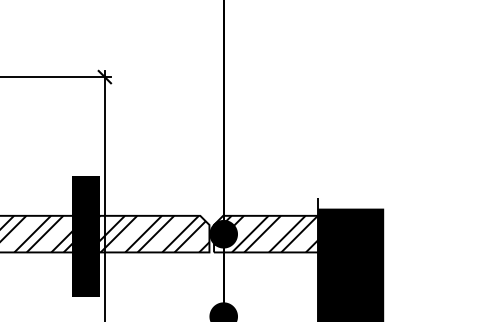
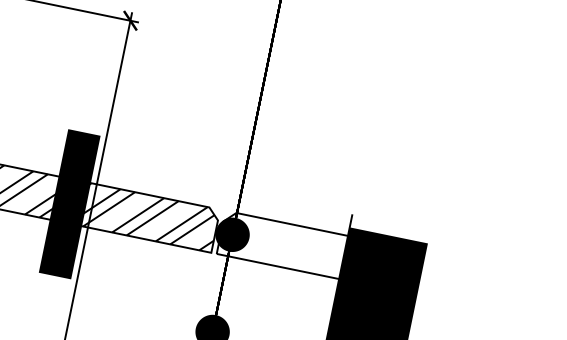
hatch: (277, 233) -> (296, 246), removed

